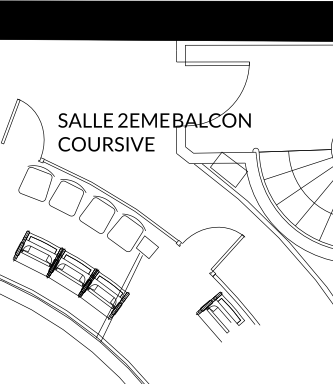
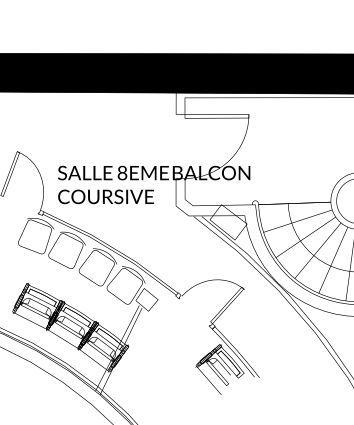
text: (122, 120) -> (122, 173), 2EME -> 8EME

